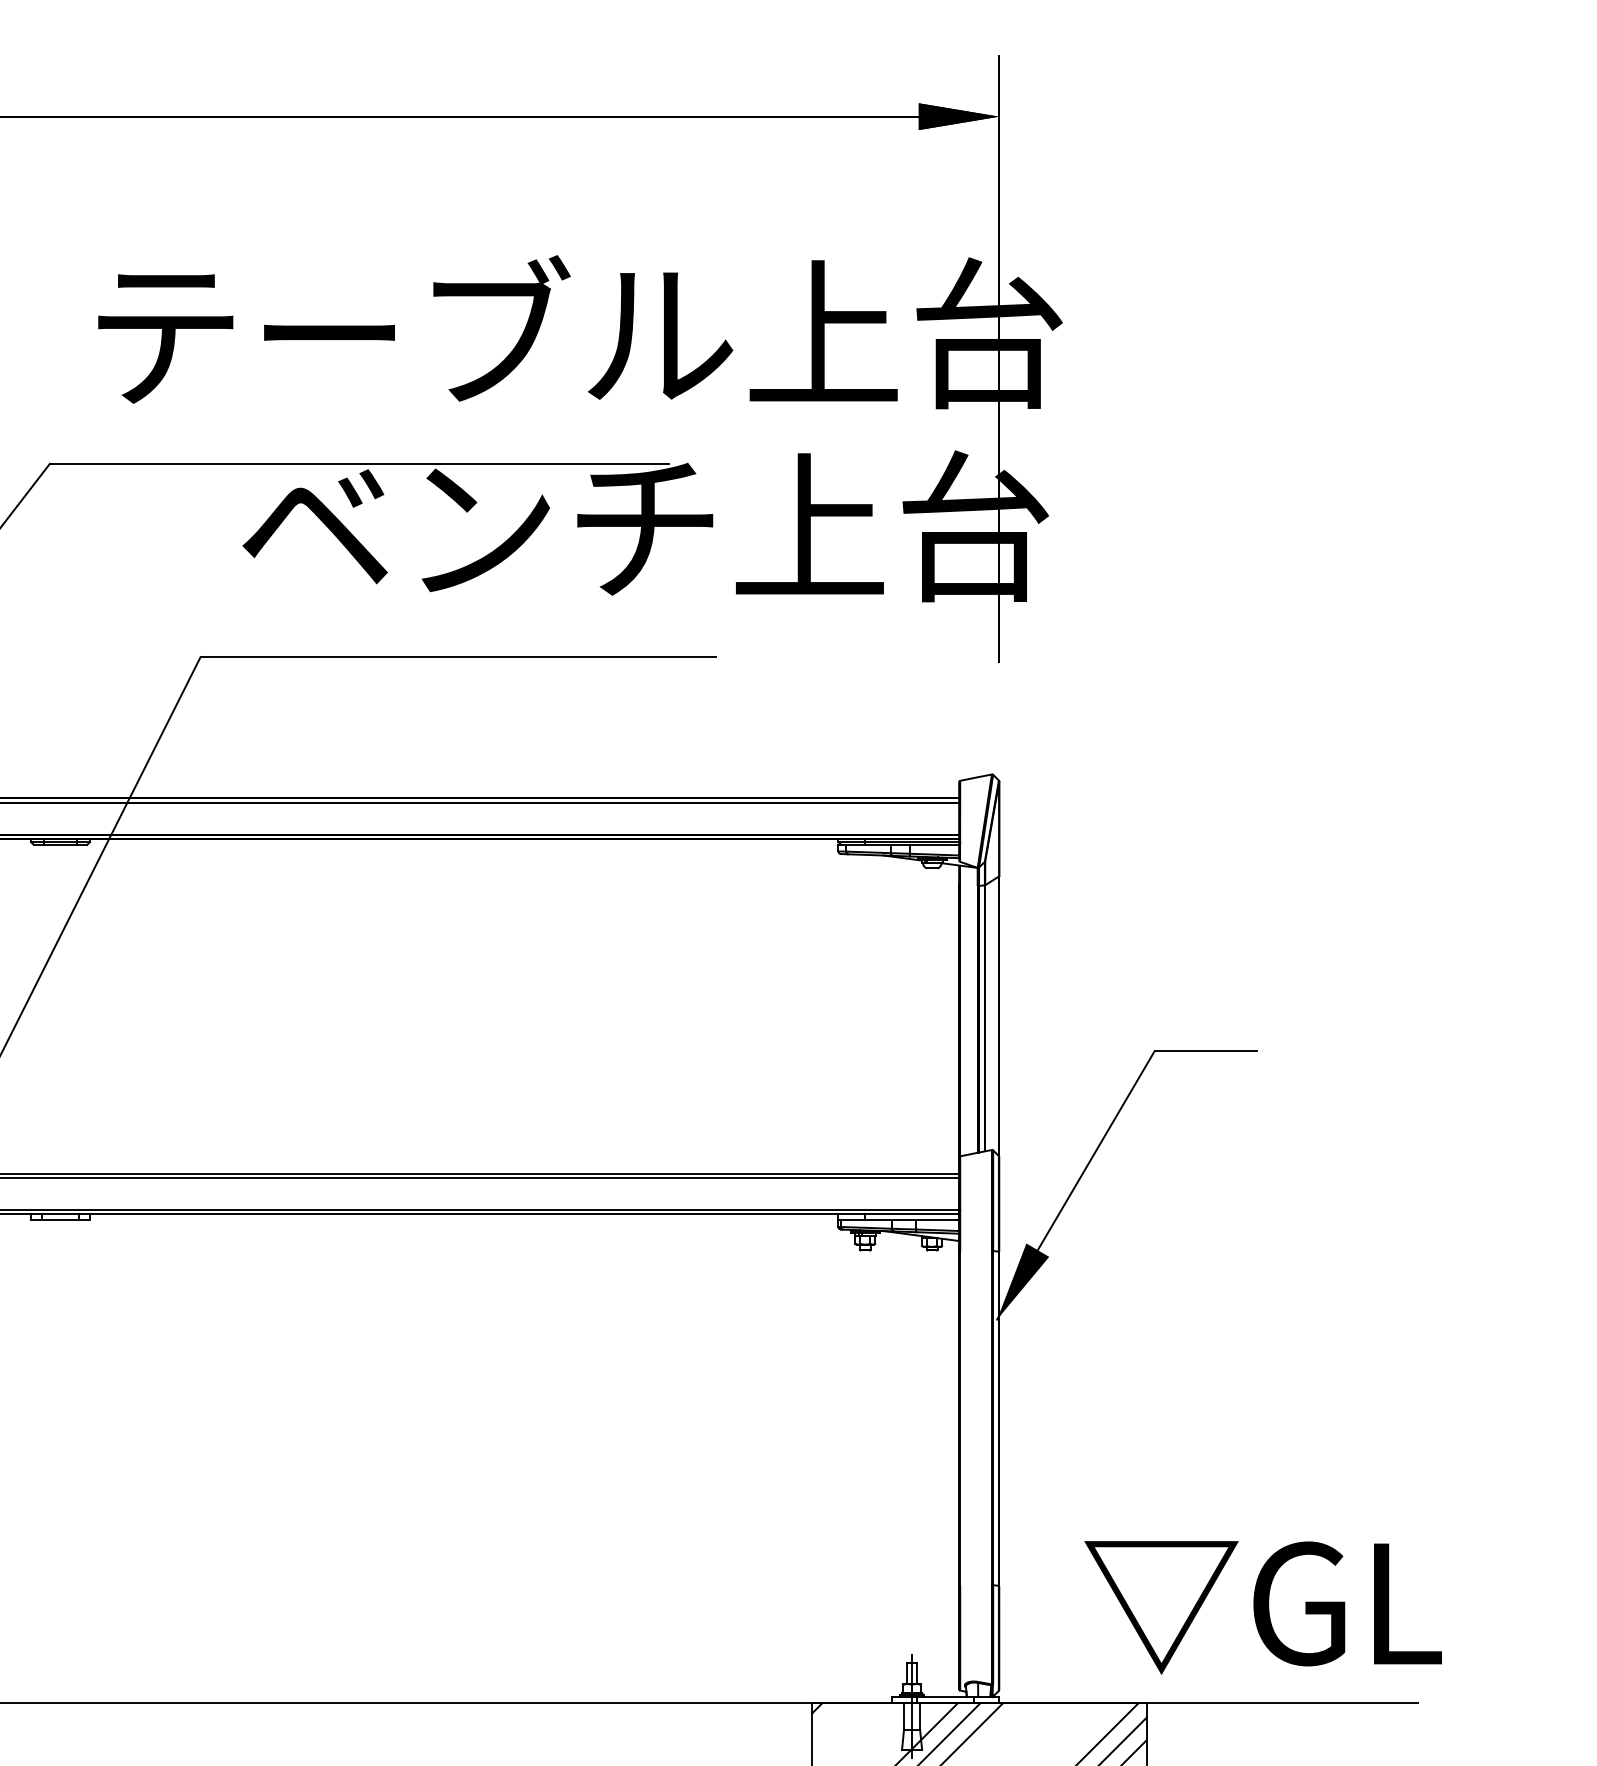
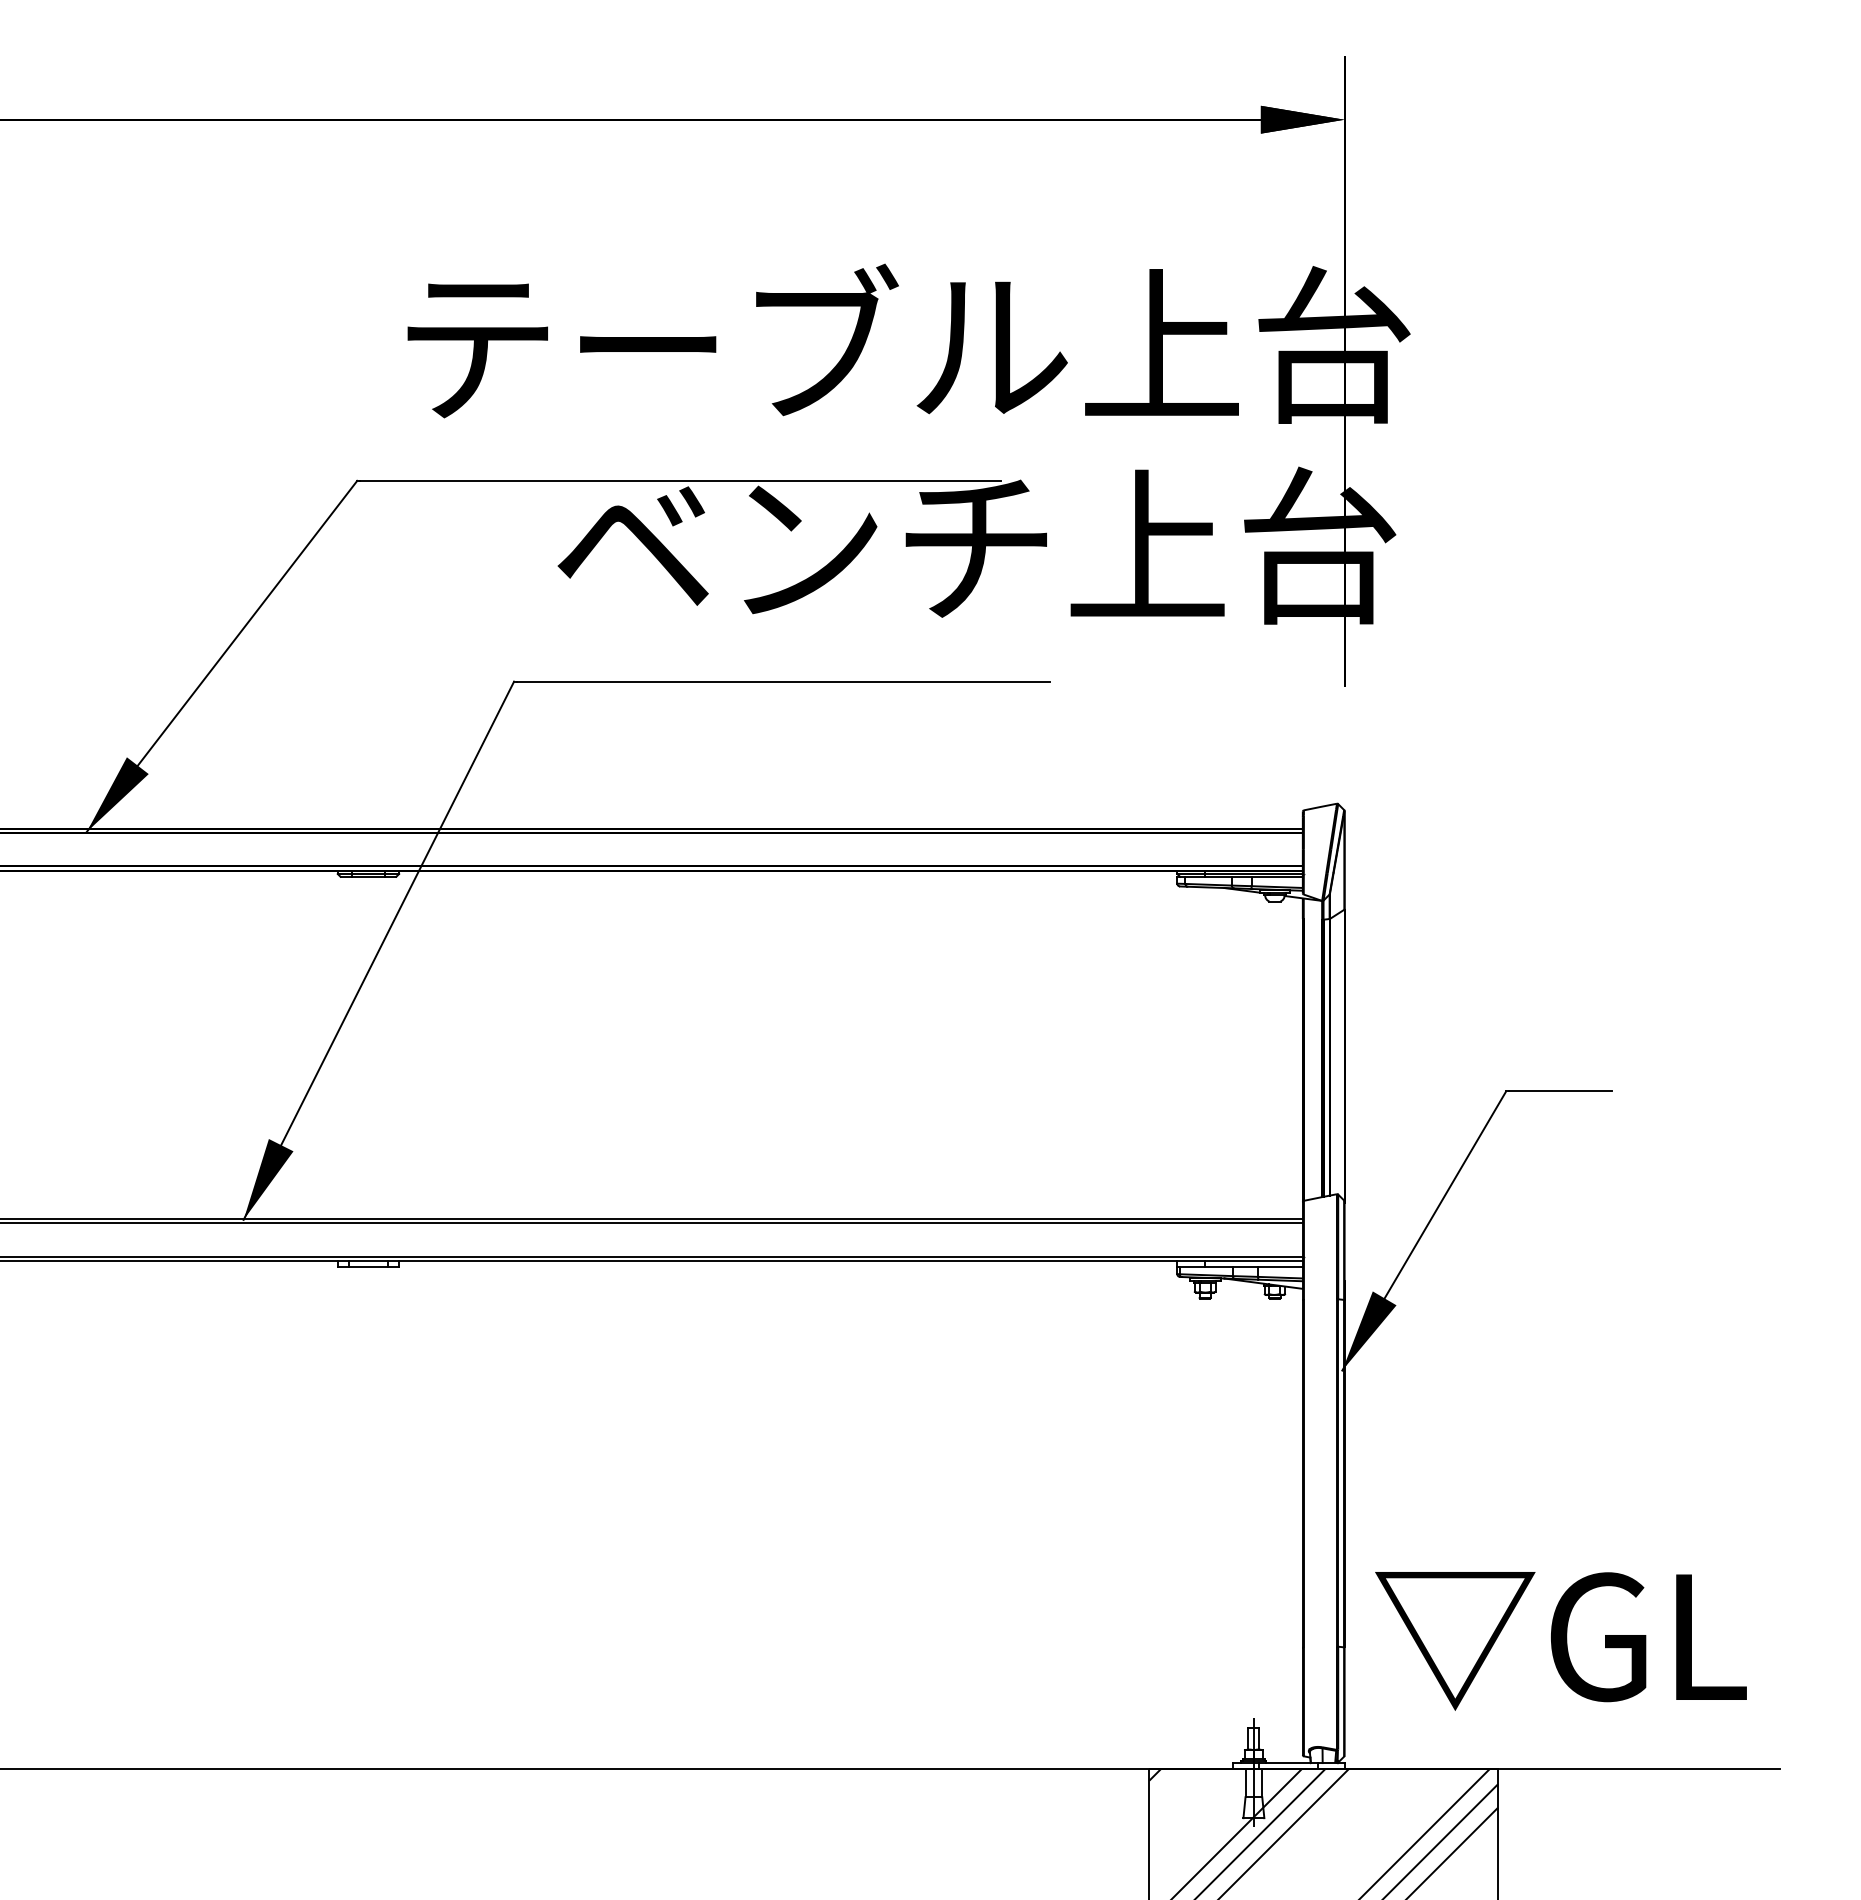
text: (1262, 1608) -> (1560, 1641), moved

